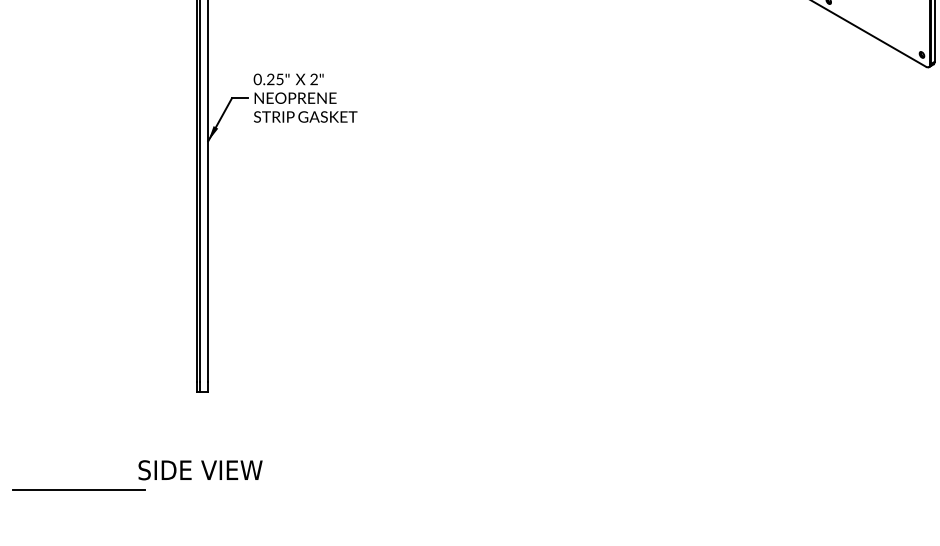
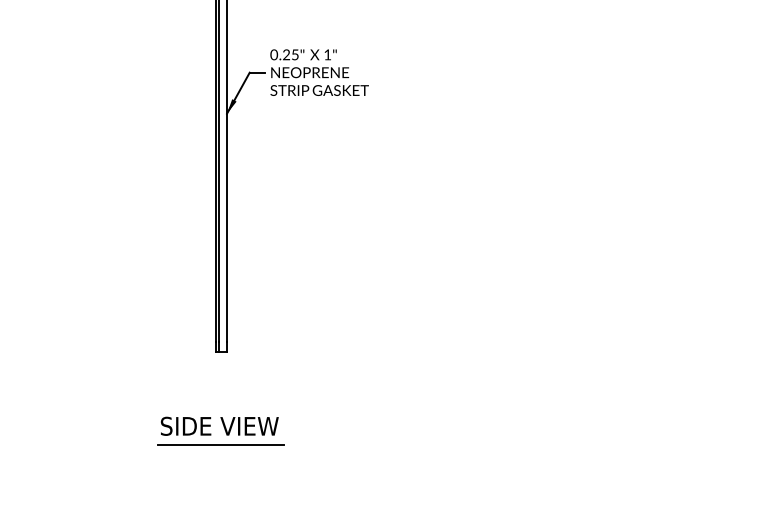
text: (313, 79) -> (327, 54), 2" -> 1"
line: (78, 489) -> (220, 444), moved

